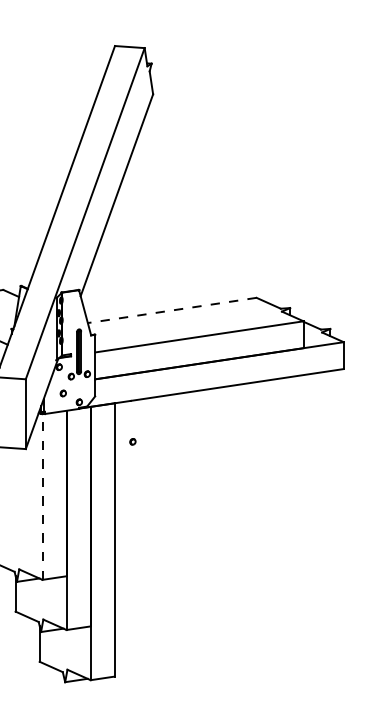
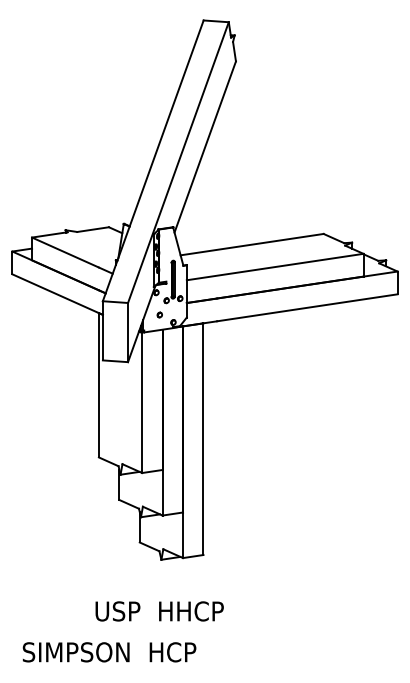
line: (171, 310) -> (251, 244), dashed -> solid
part: (132, 441) -> (218, 355), removed
line: (42, 496) -> (142, 402), dashed -> solid

